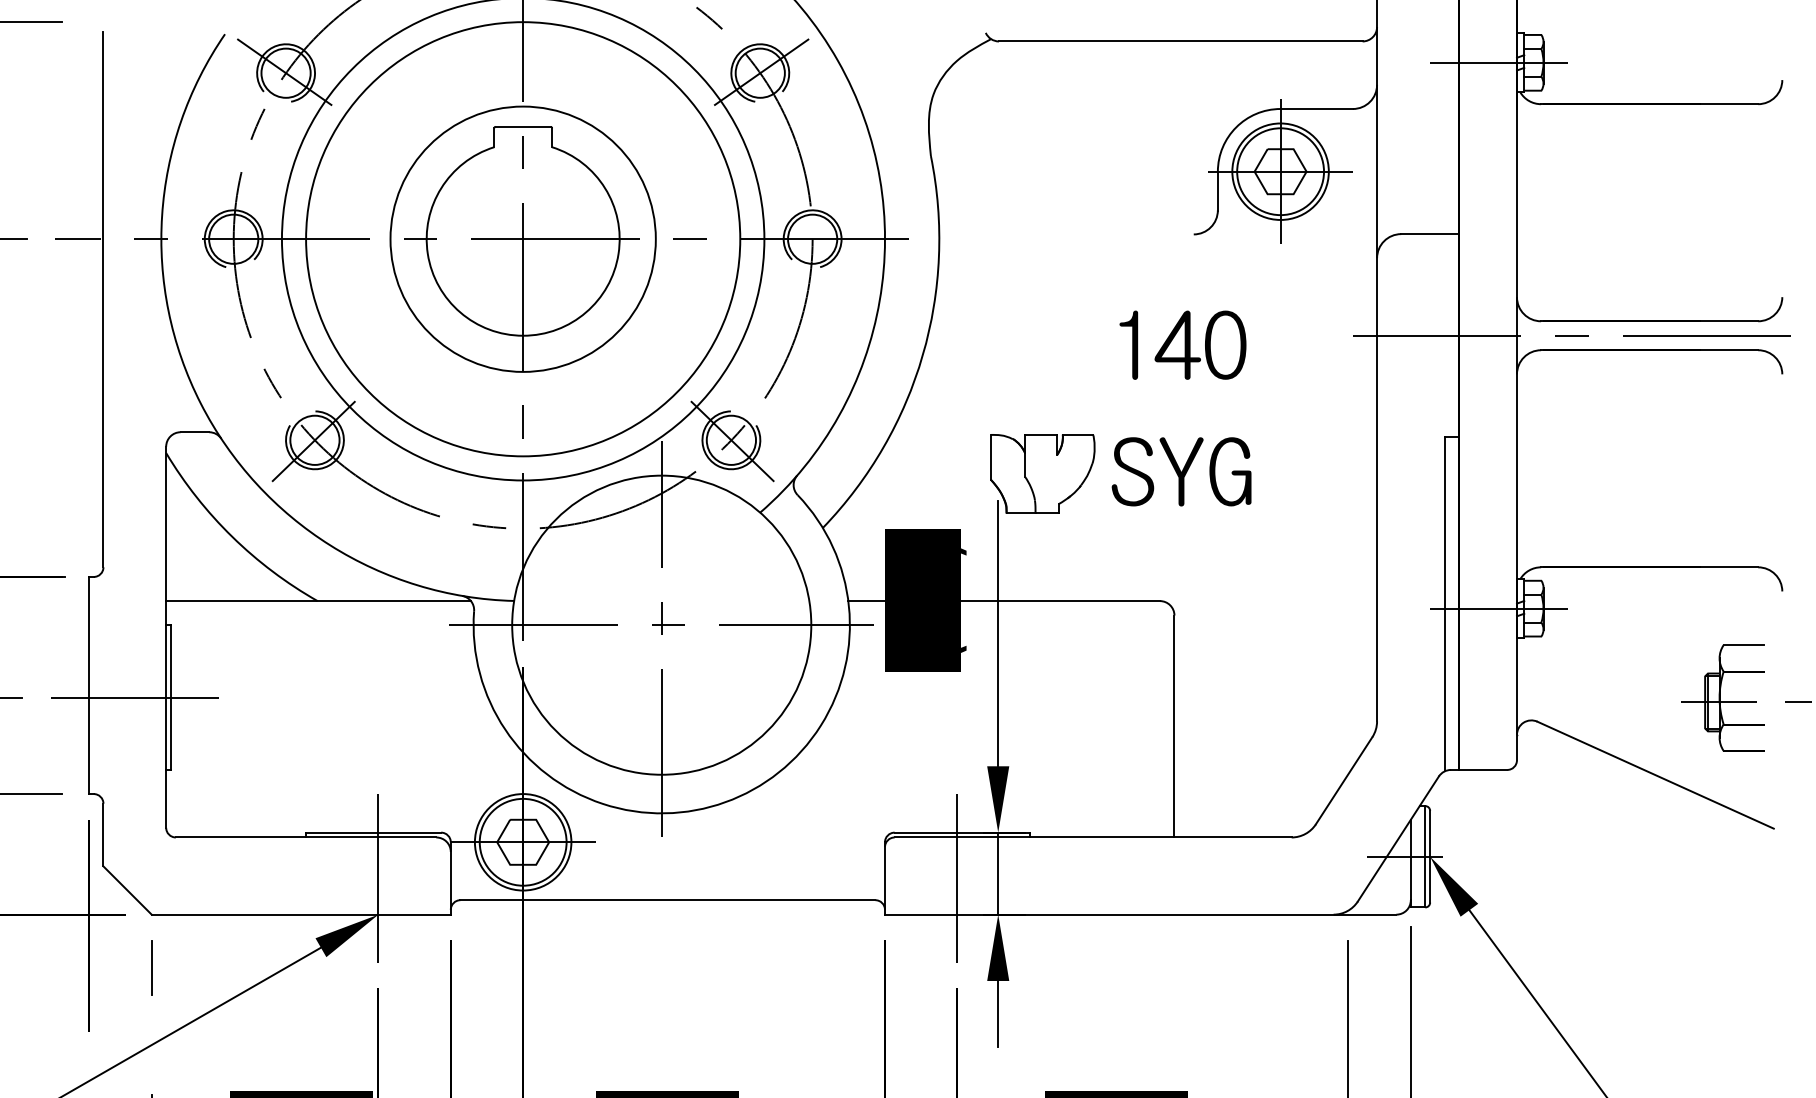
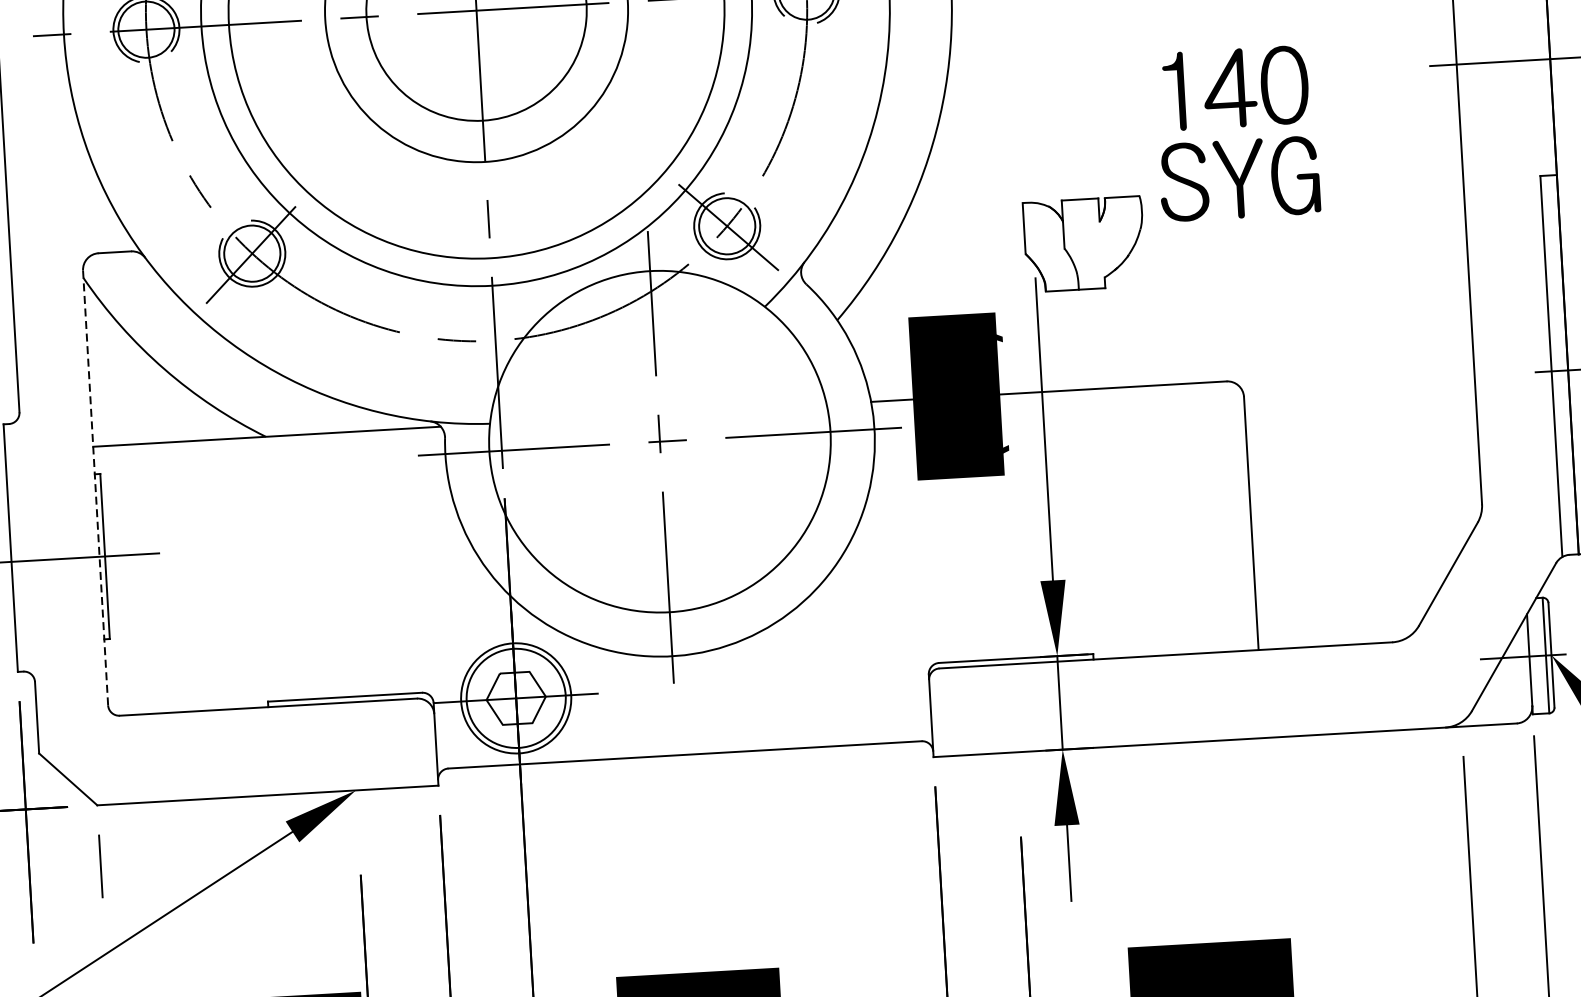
text: (1181, 471) -> (1239, 178), moved
line: (166, 637) -> (95, 488), solid -> dashed
line: (378, 873) -> (353, 743), removed
line: (957, 873) -> (1013, 705), removed

